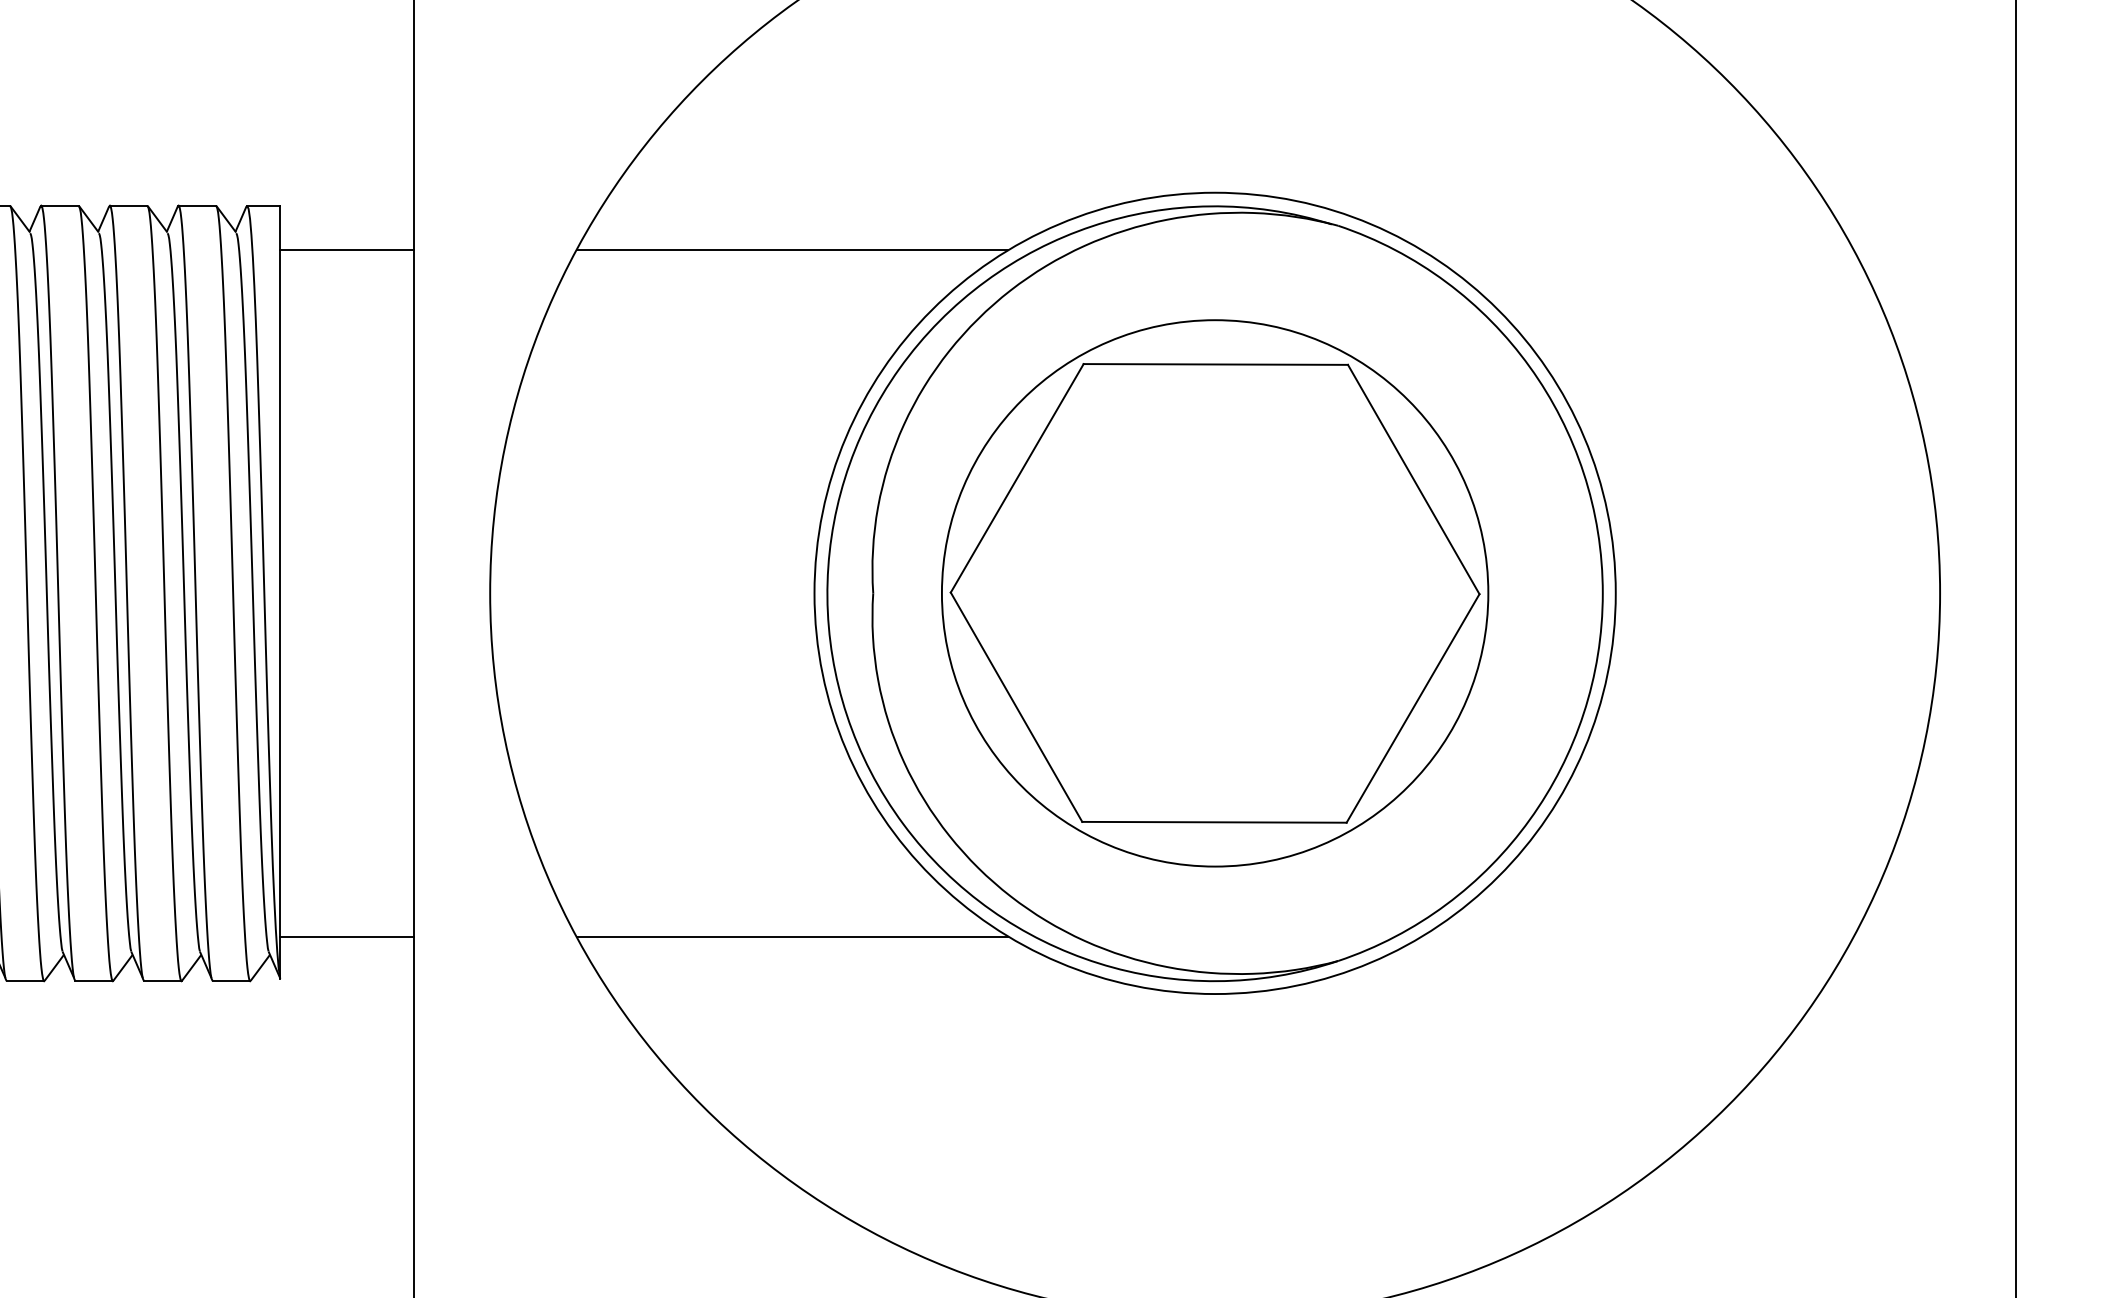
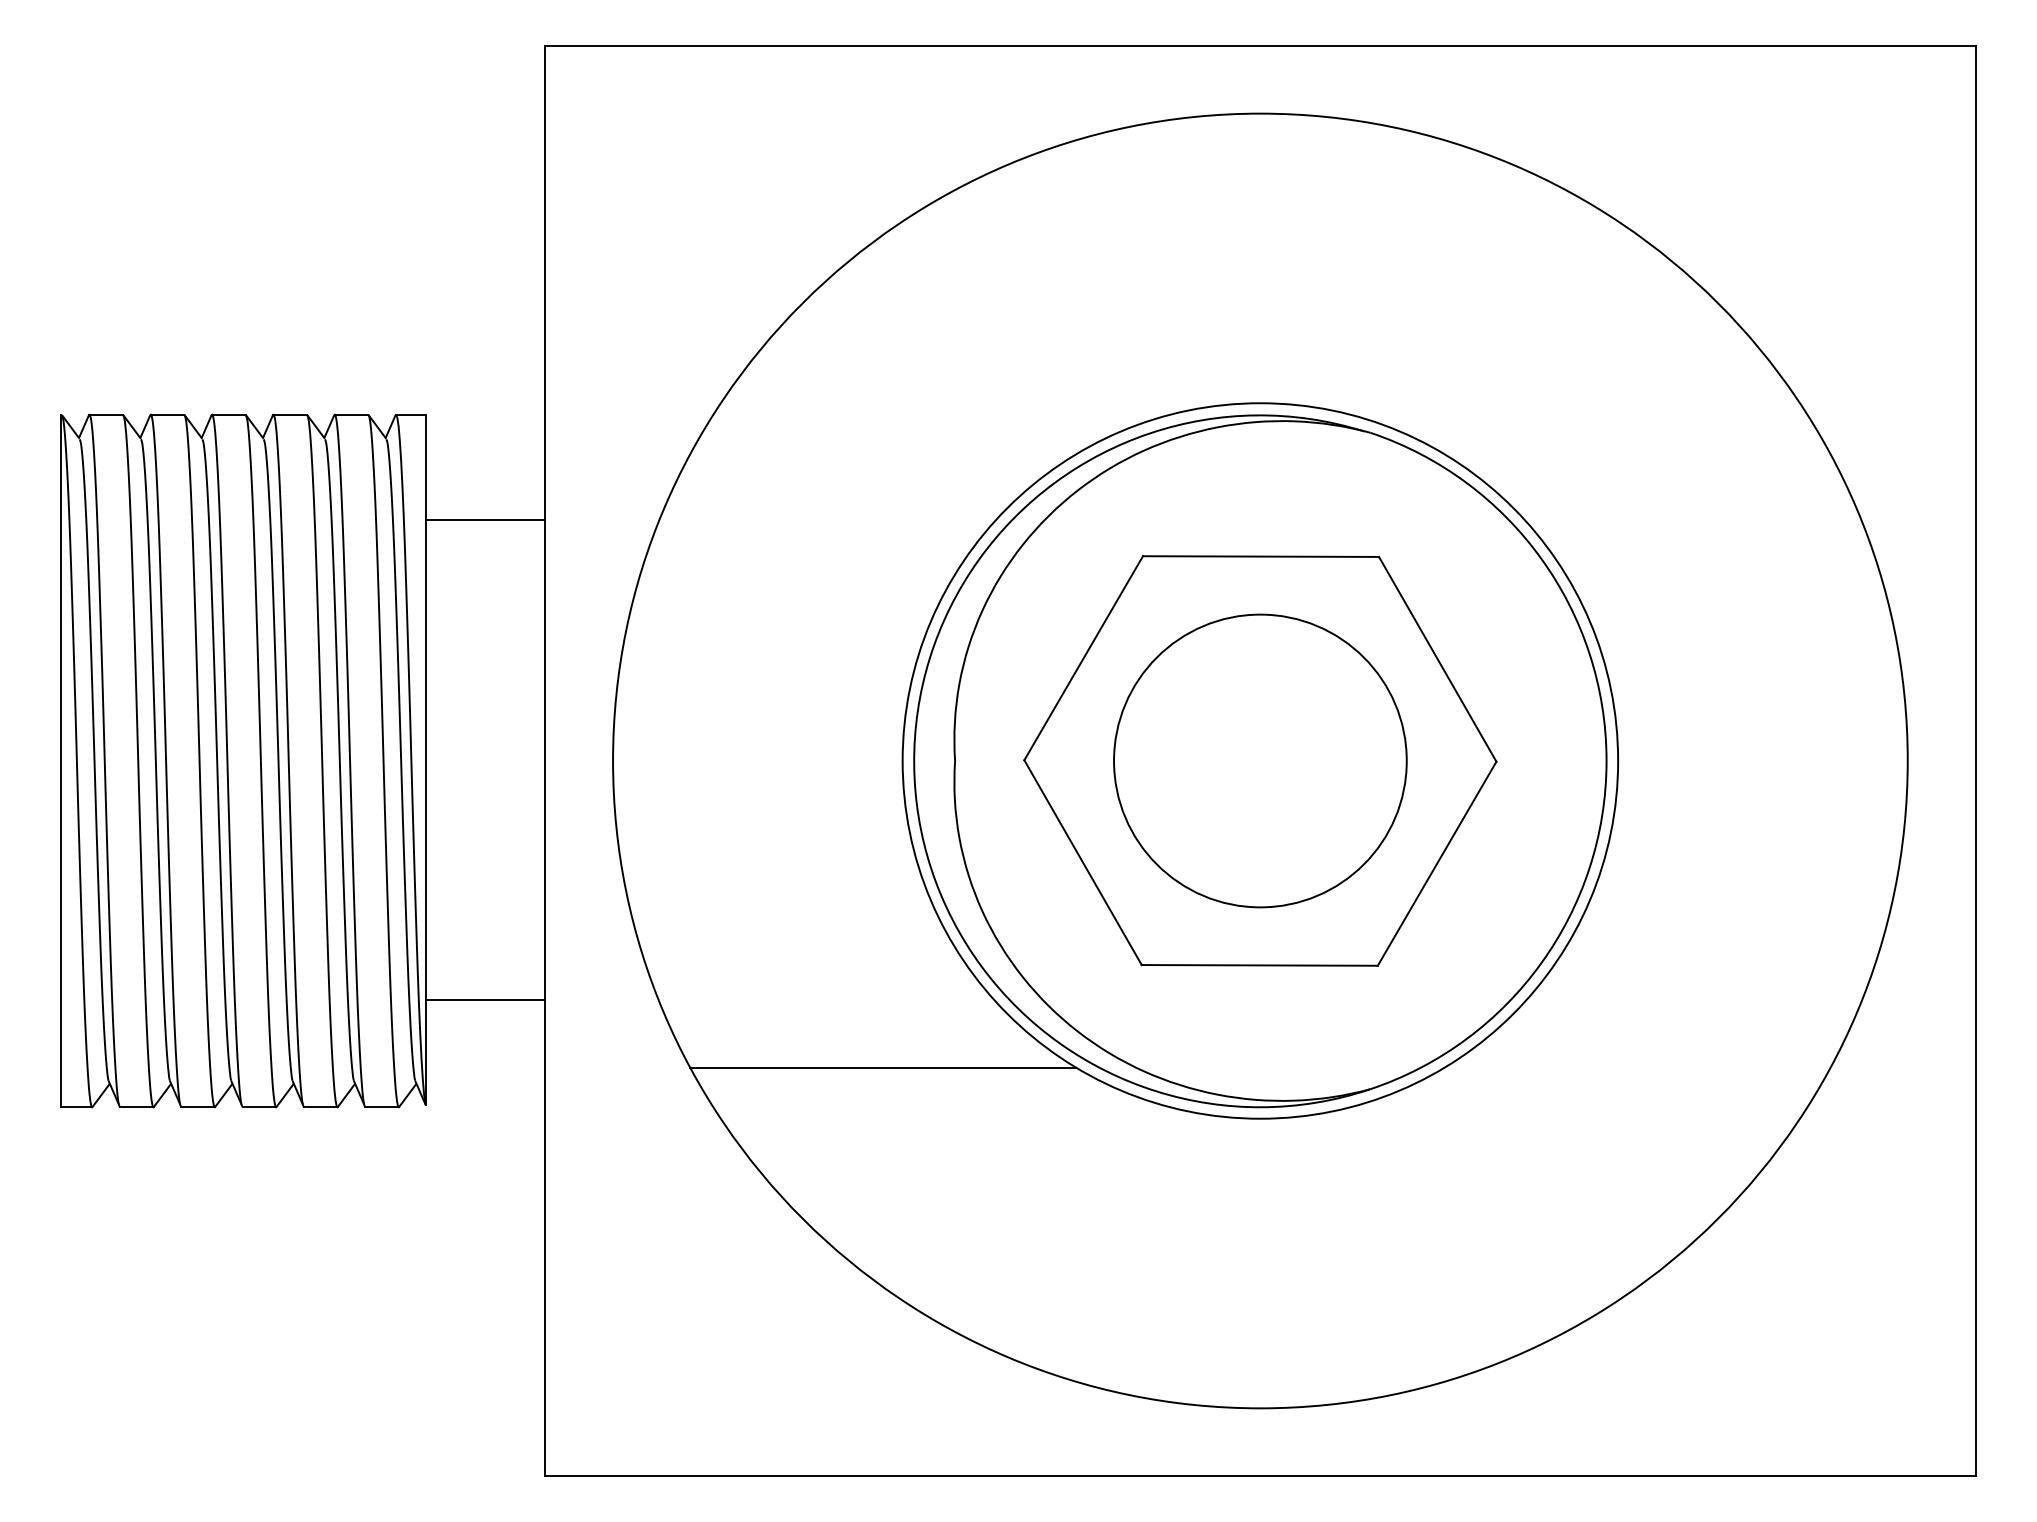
line: (346, 250) -> (484, 520), moved
line: (791, 250) -> (882, 454), removed
circle: (1215, 592) -> (1260, 760), size x0.6
line: (346, 936) -> (484, 999), moved

